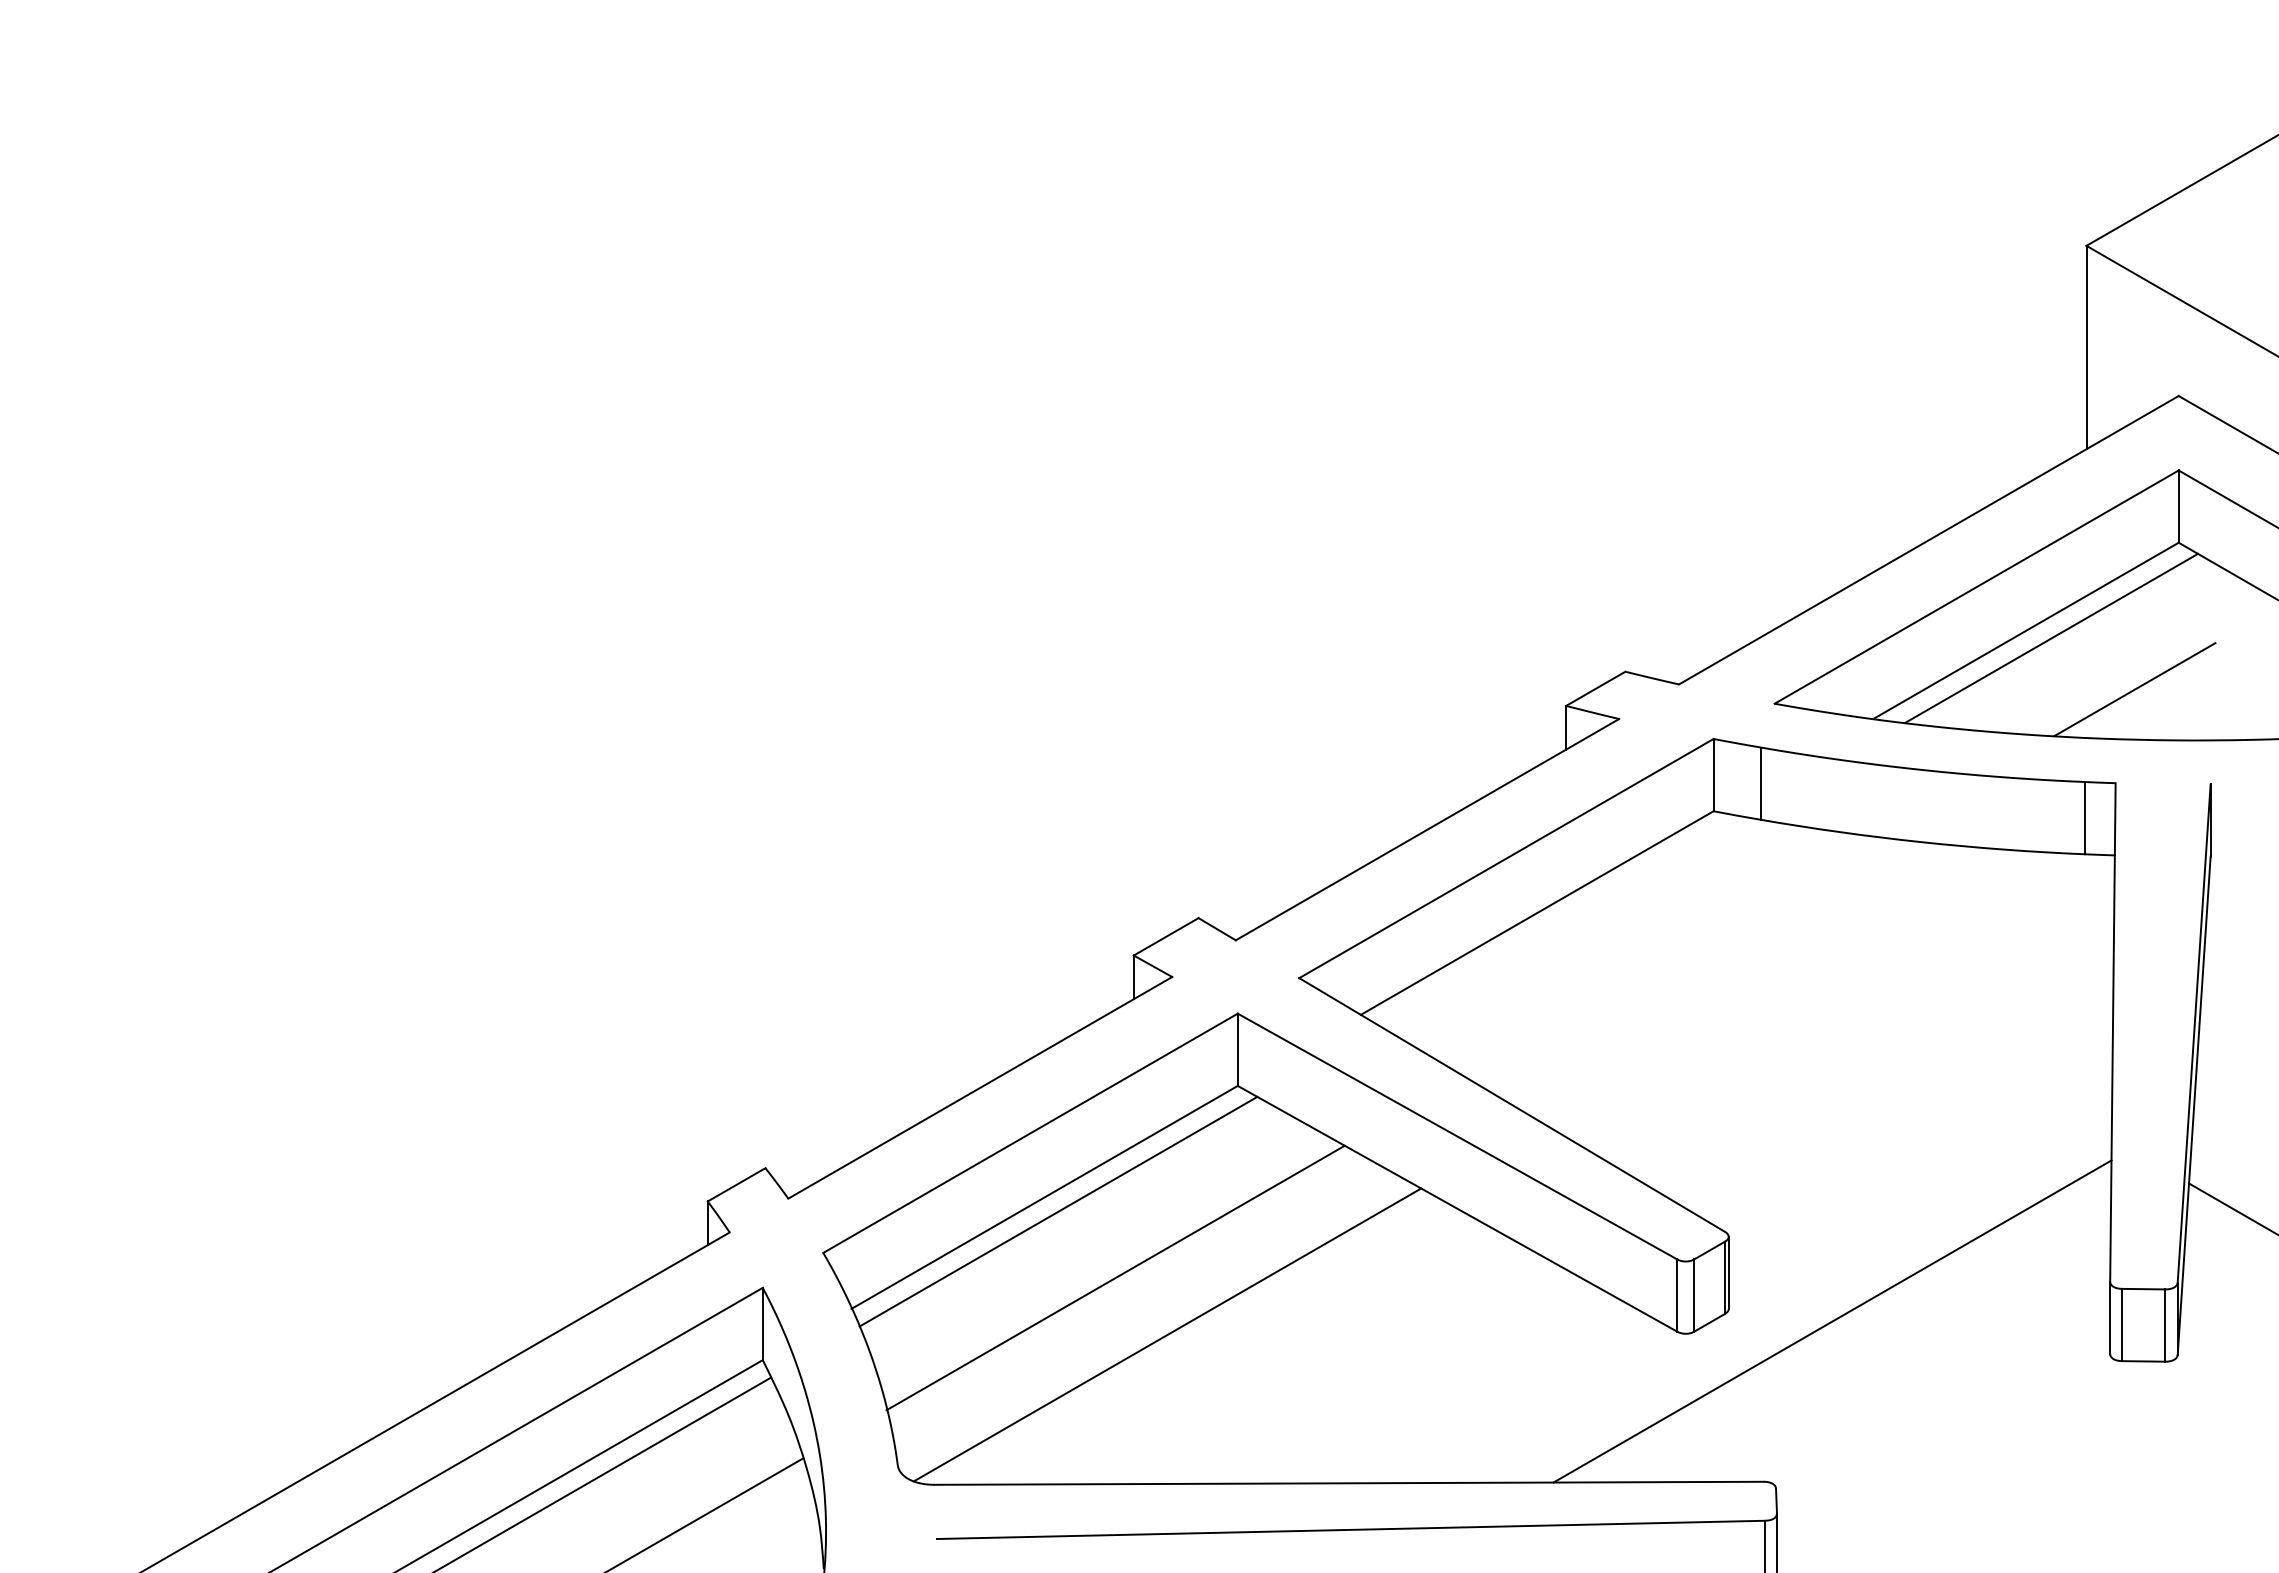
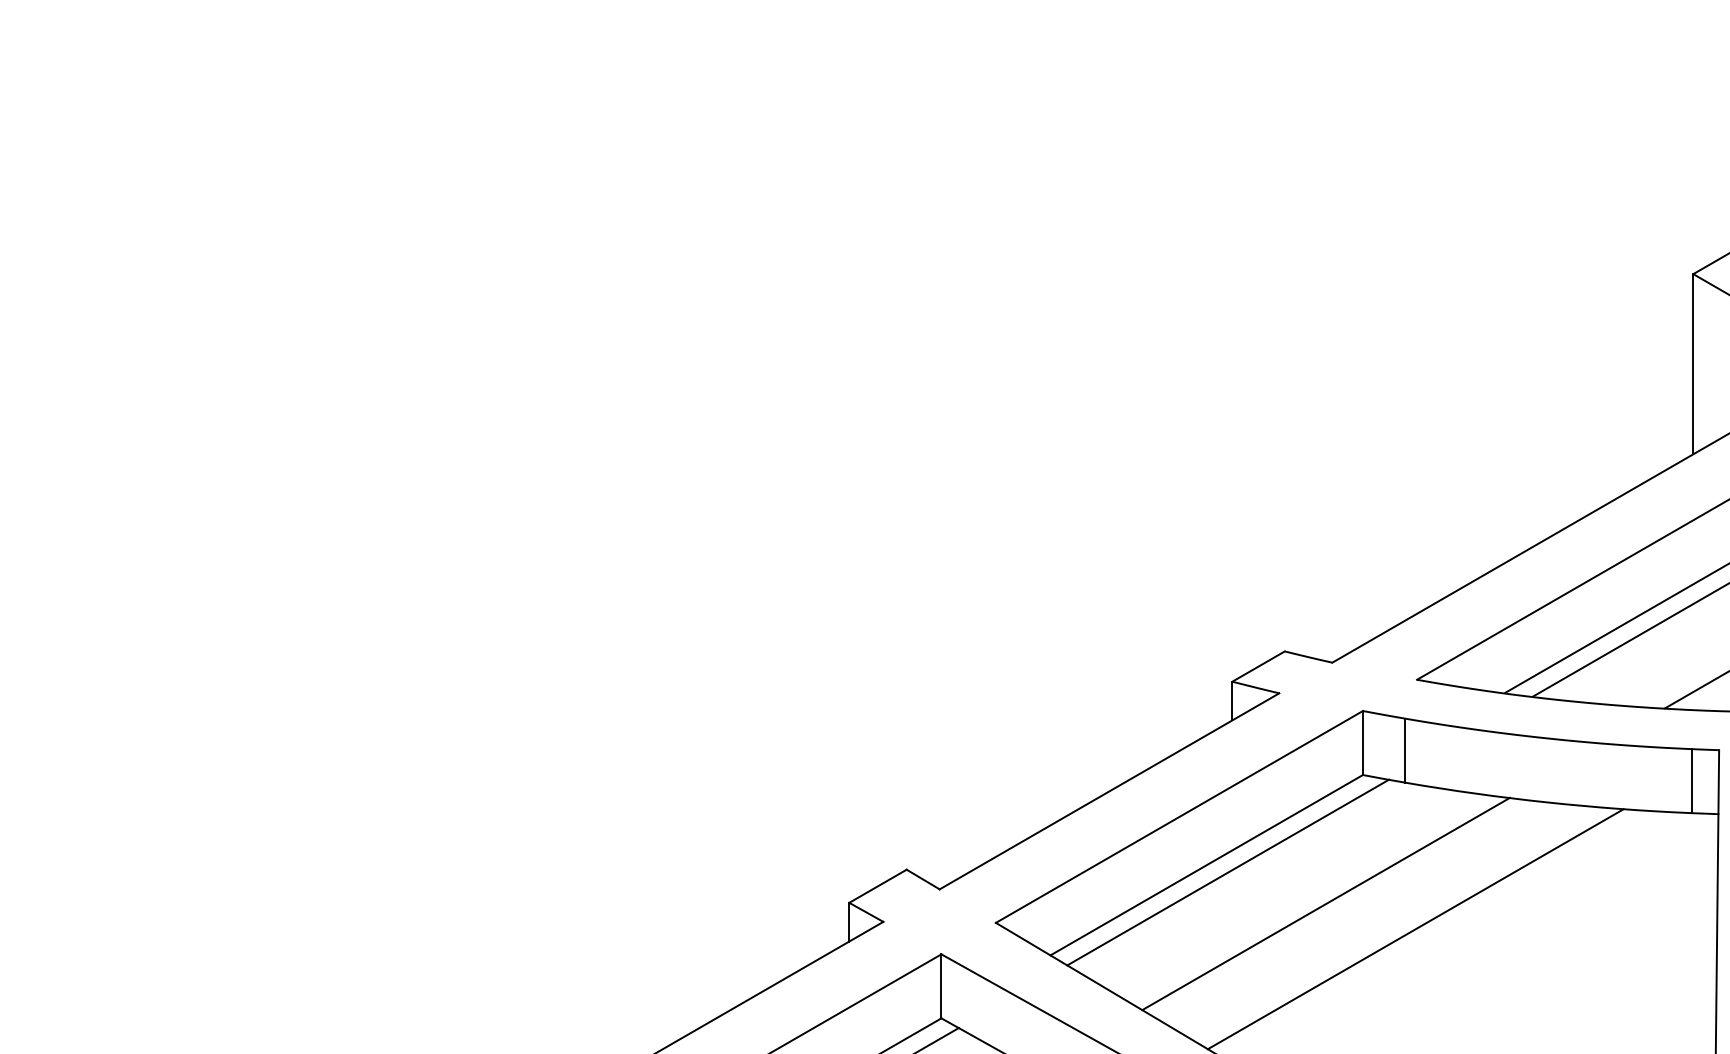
line: (1560, 921) -> (1227, 872), added
line: (1671, 956) -> (1325, 903), added
line: (1772, 984) -> (1415, 928), added

